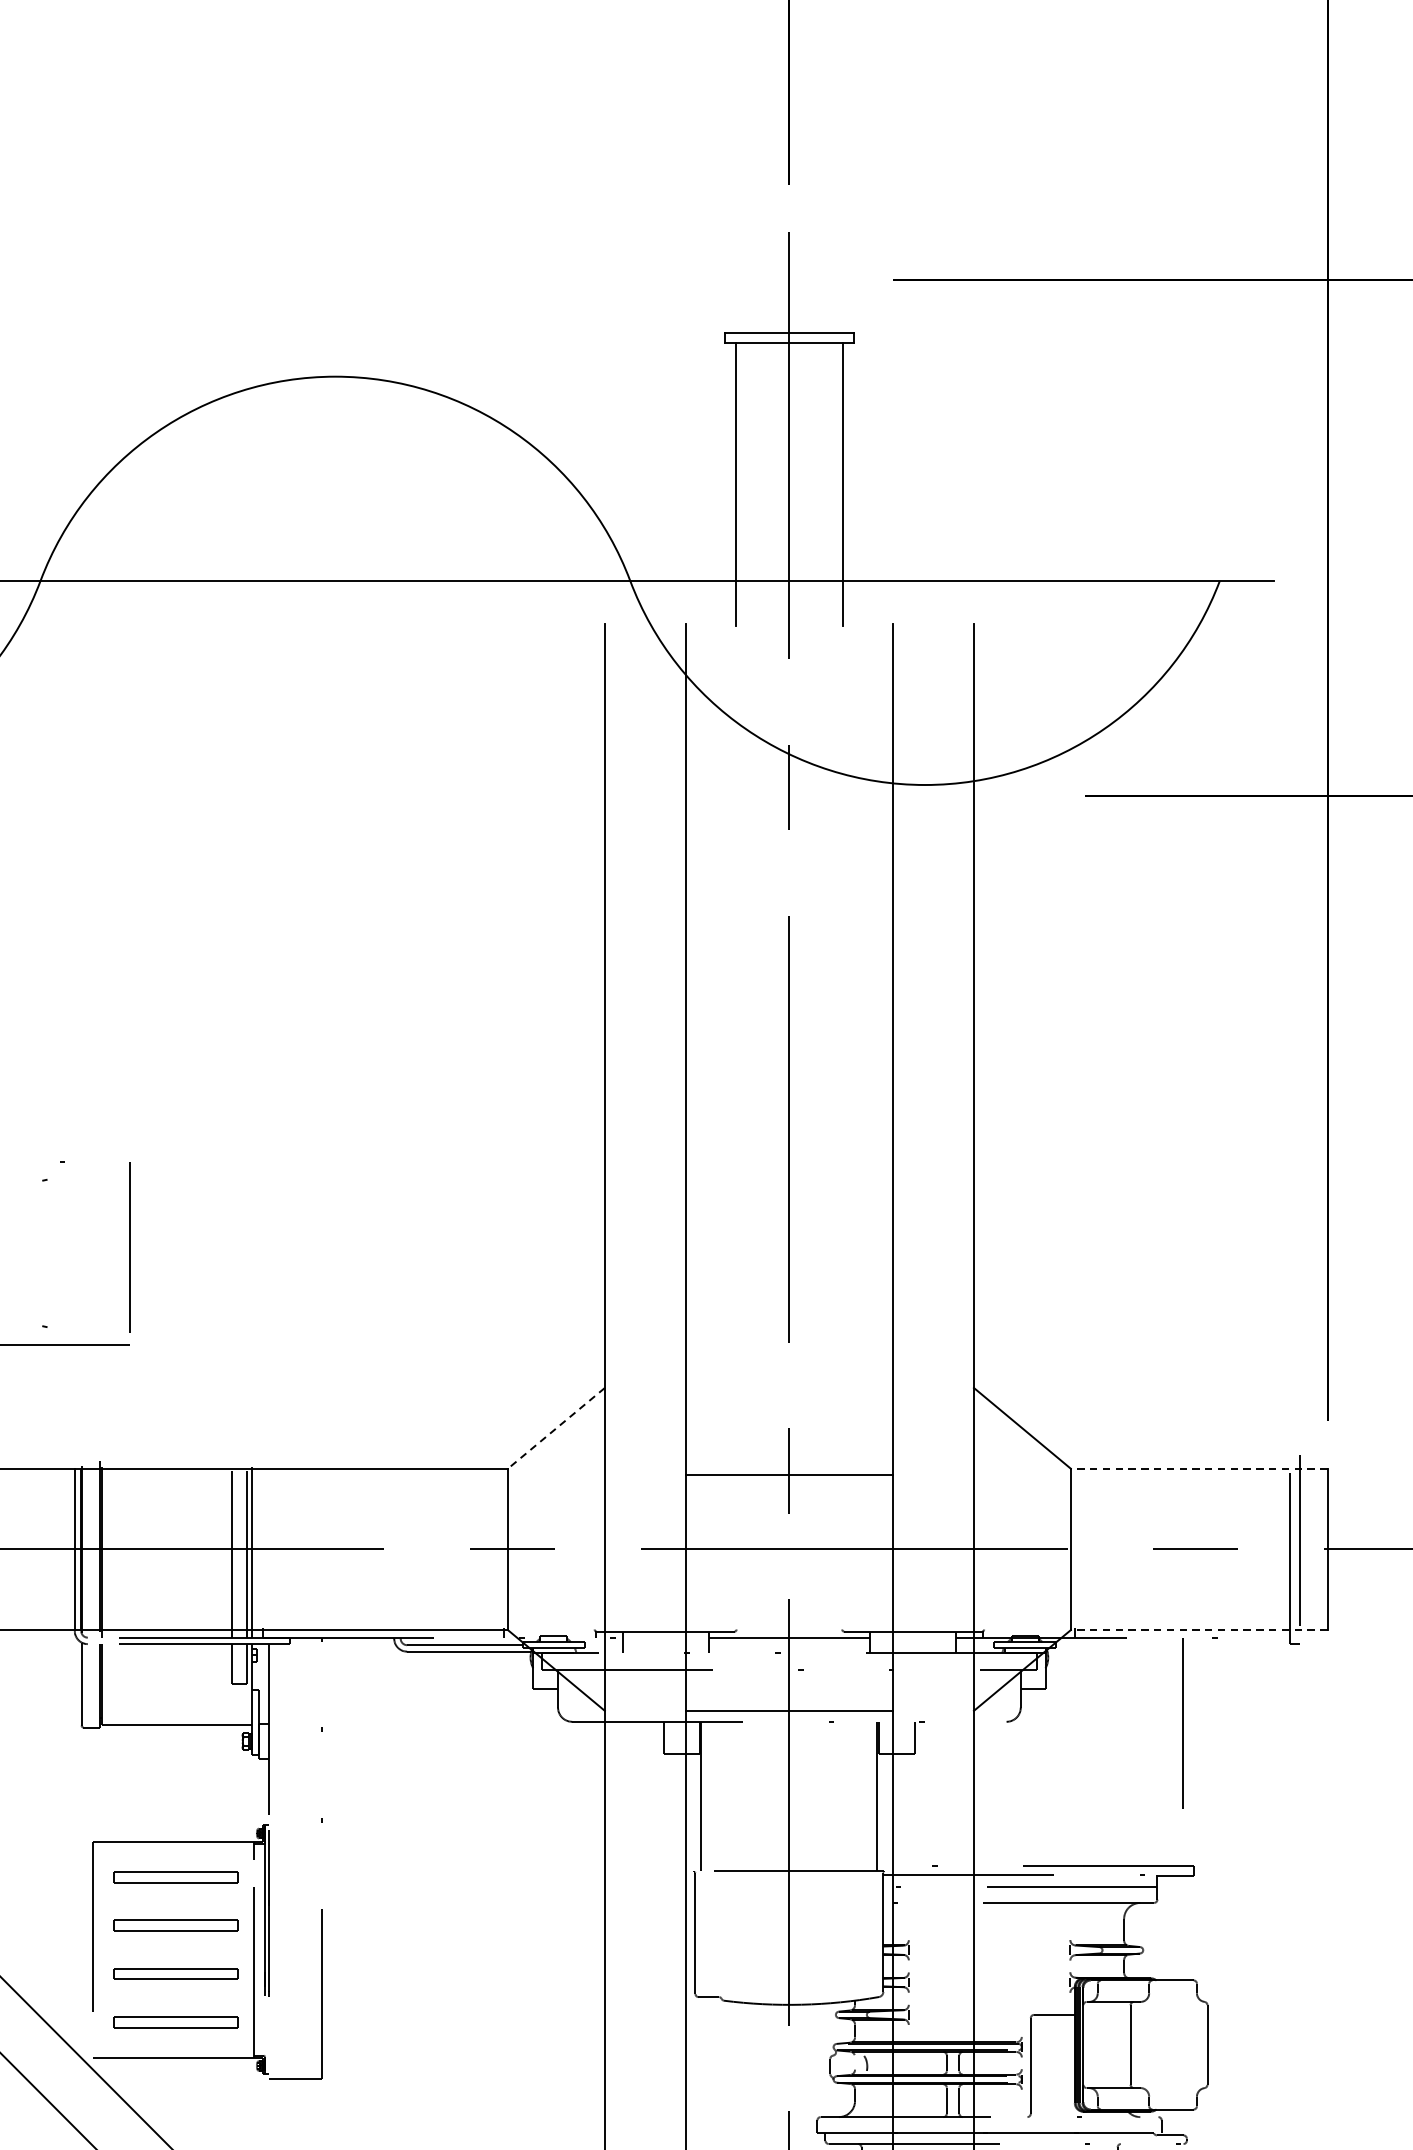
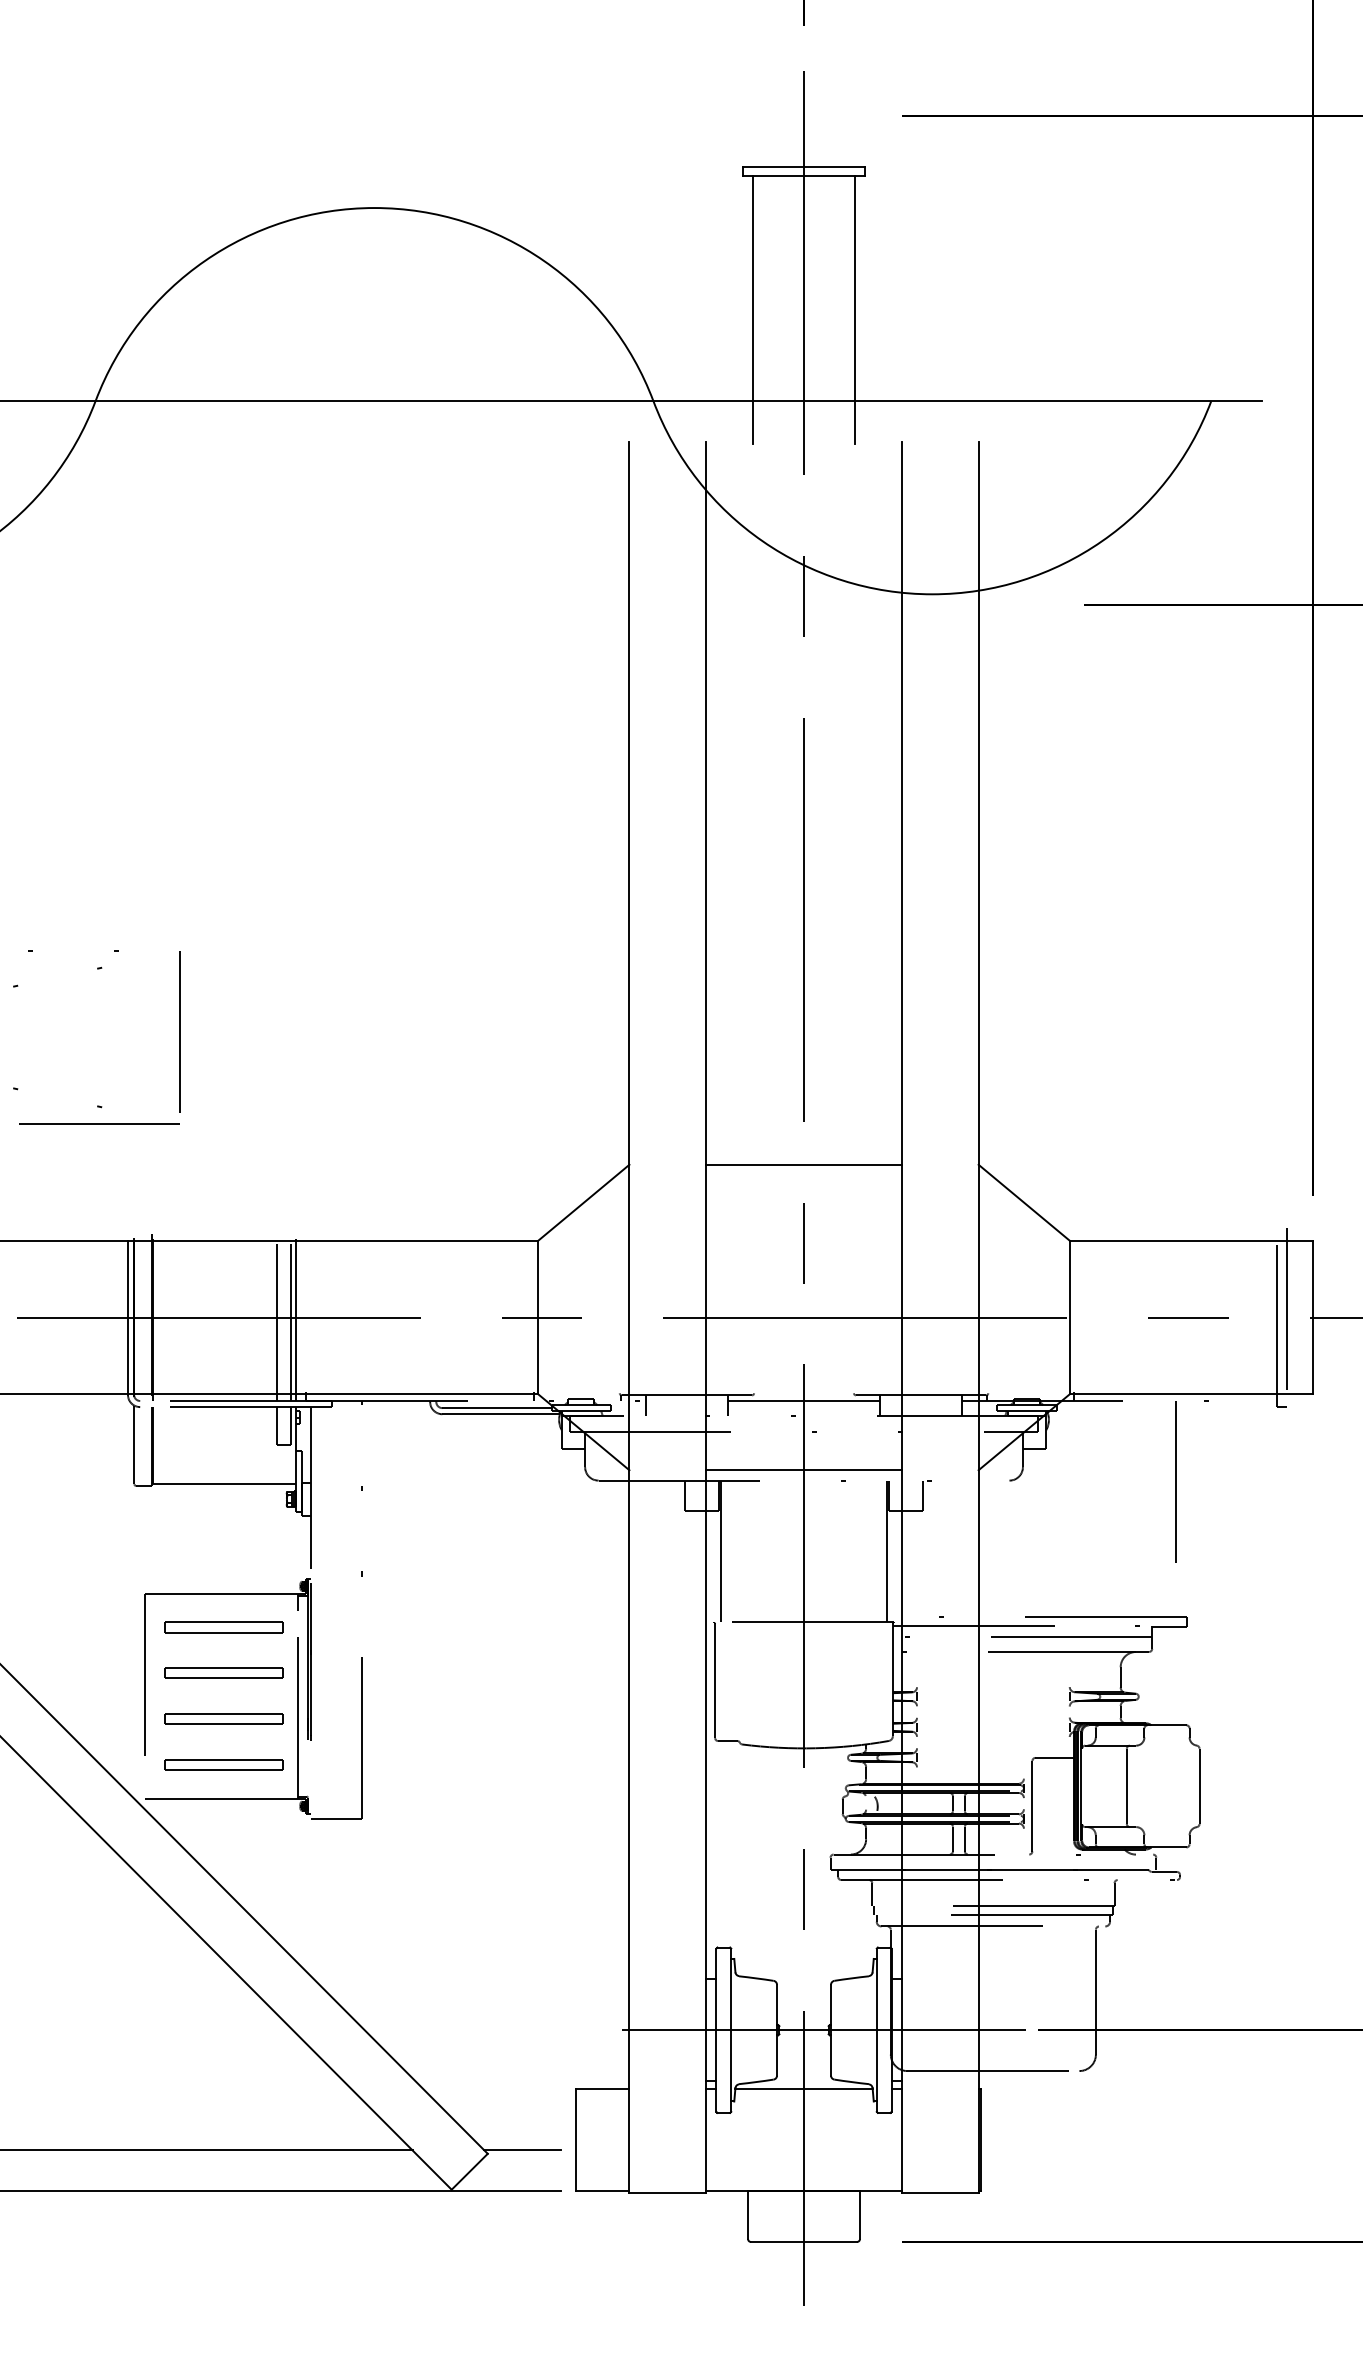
line: (556, 1427) -> (583, 1202), dashed -> solid
line: (1198, 1469) -> (1191, 1241), dashed -> solid
line: (788, 1474) -> (803, 1164), moved
line: (1198, 1629) -> (1191, 1393), dashed -> solid

